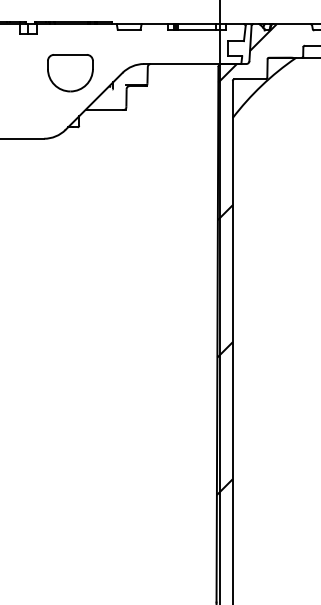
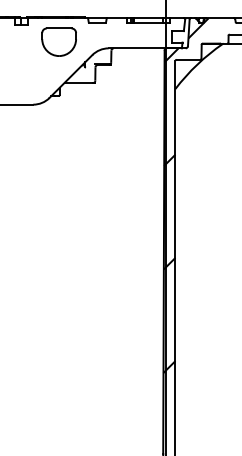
part: (69, 72) -> (58, 41), moved

